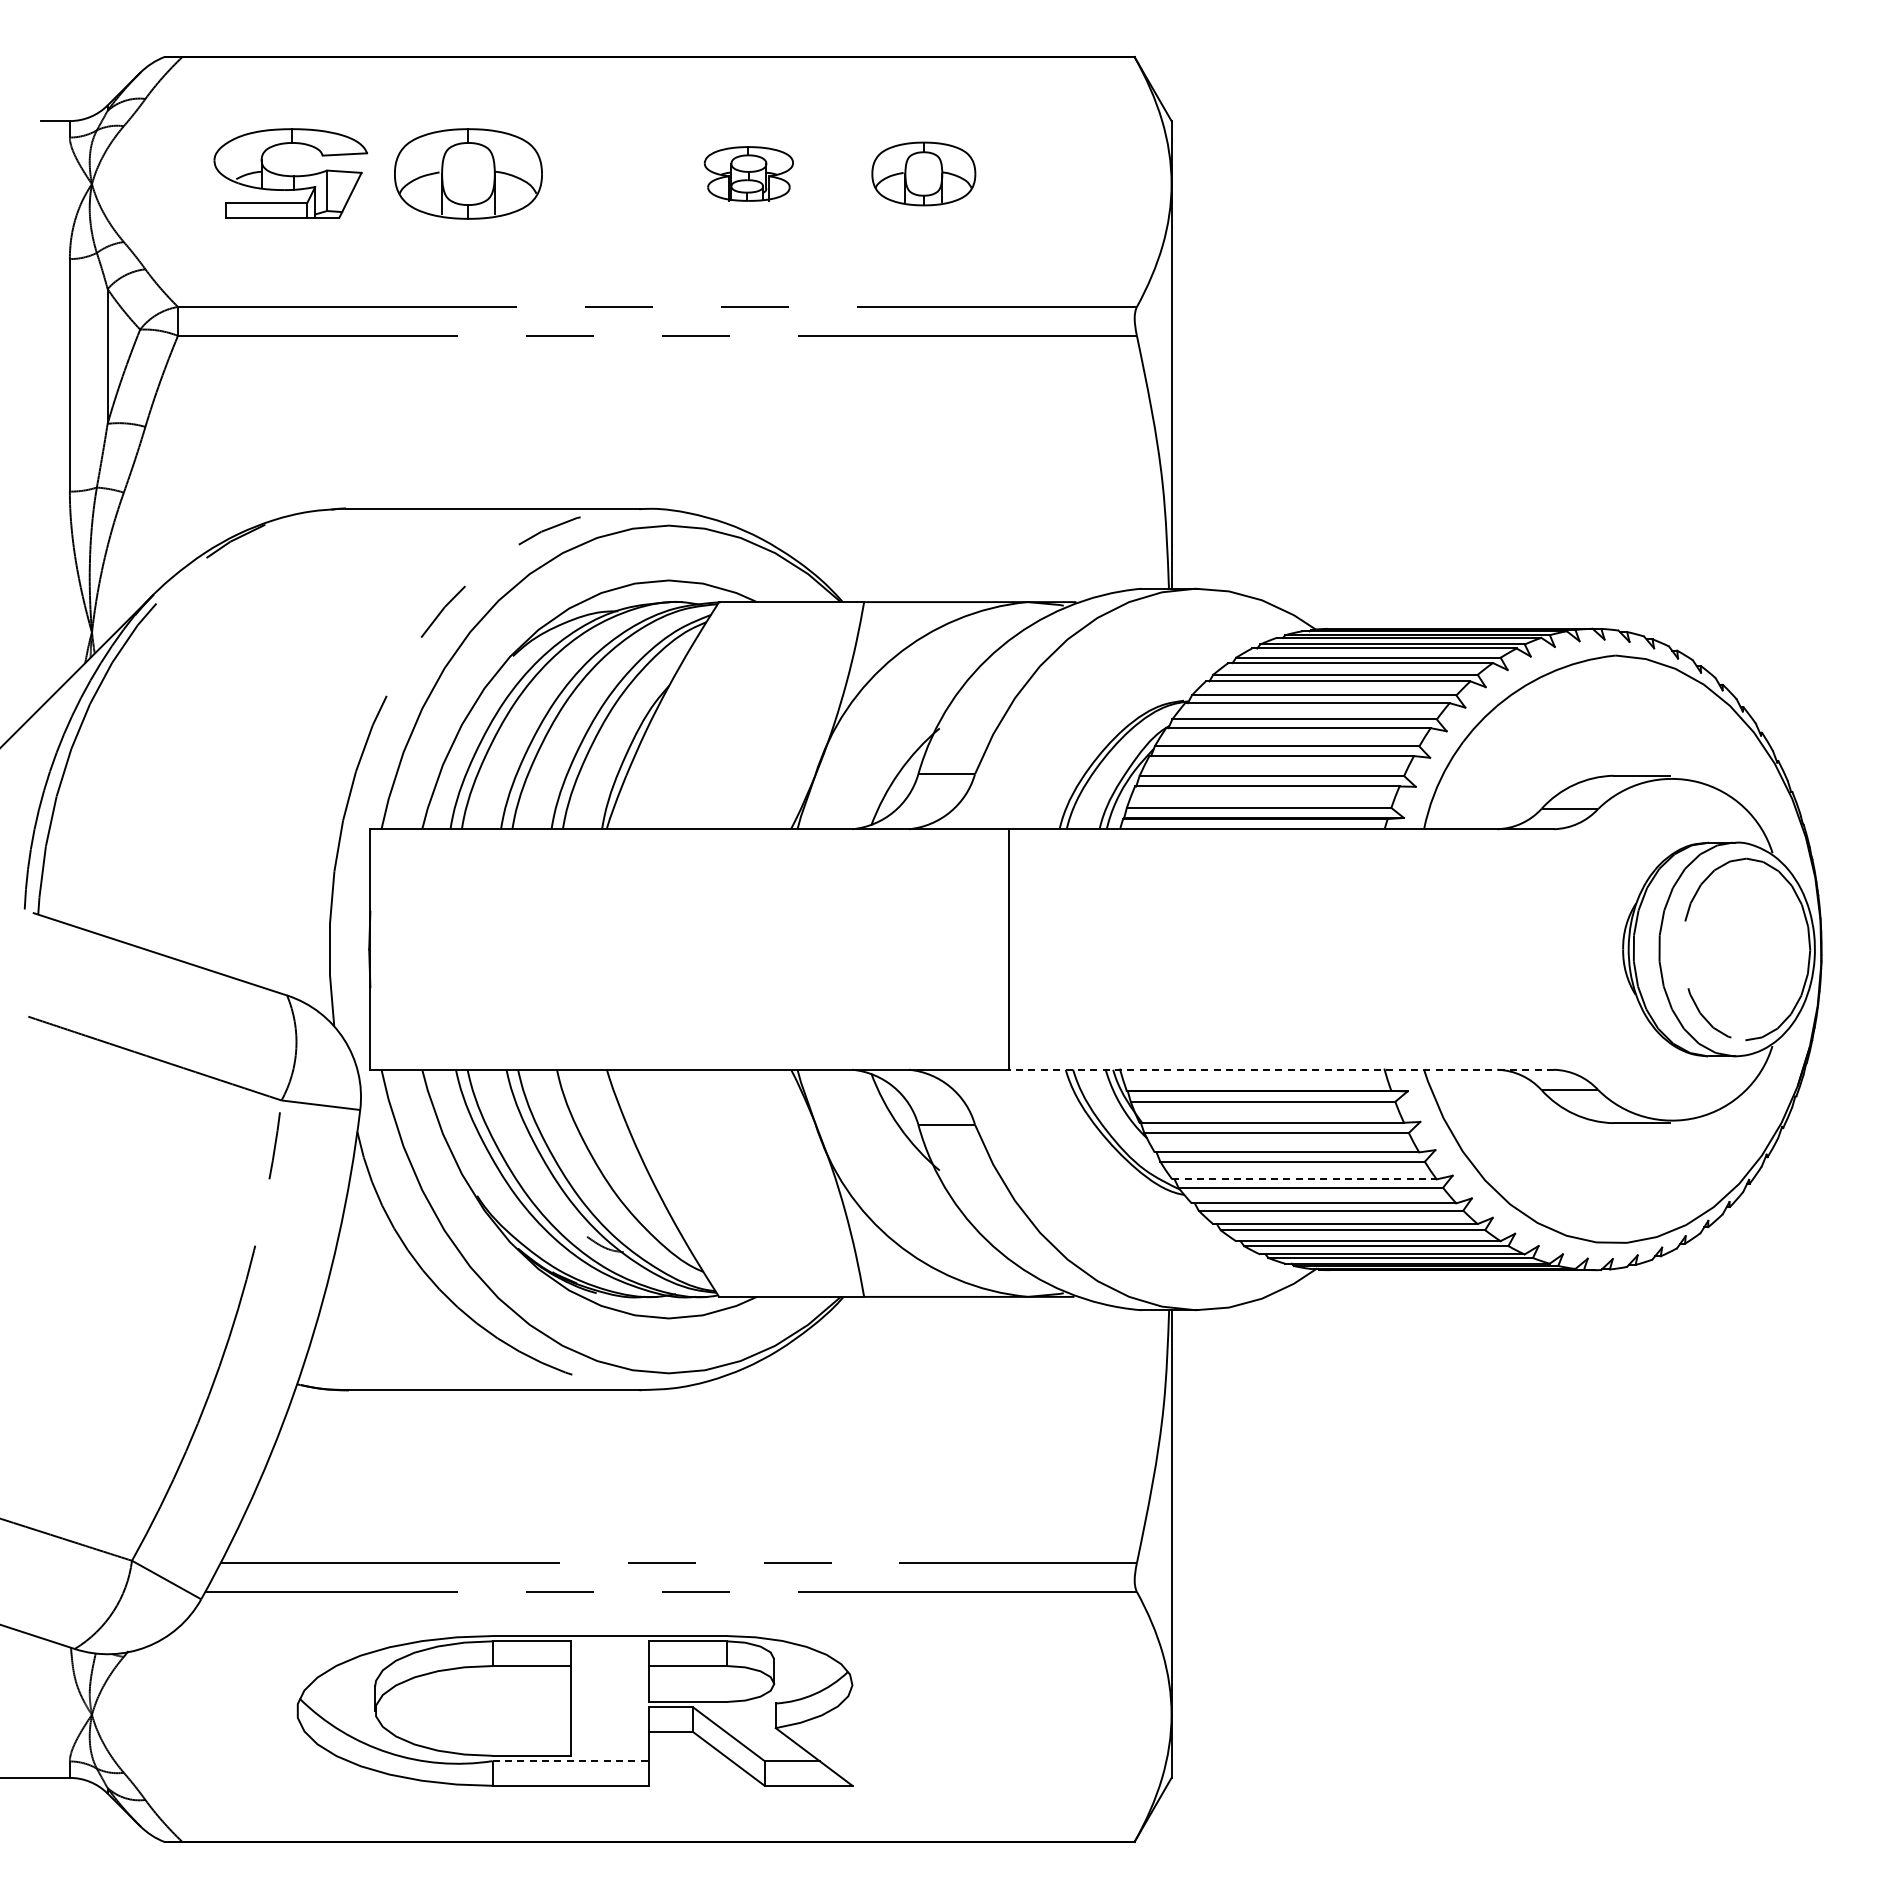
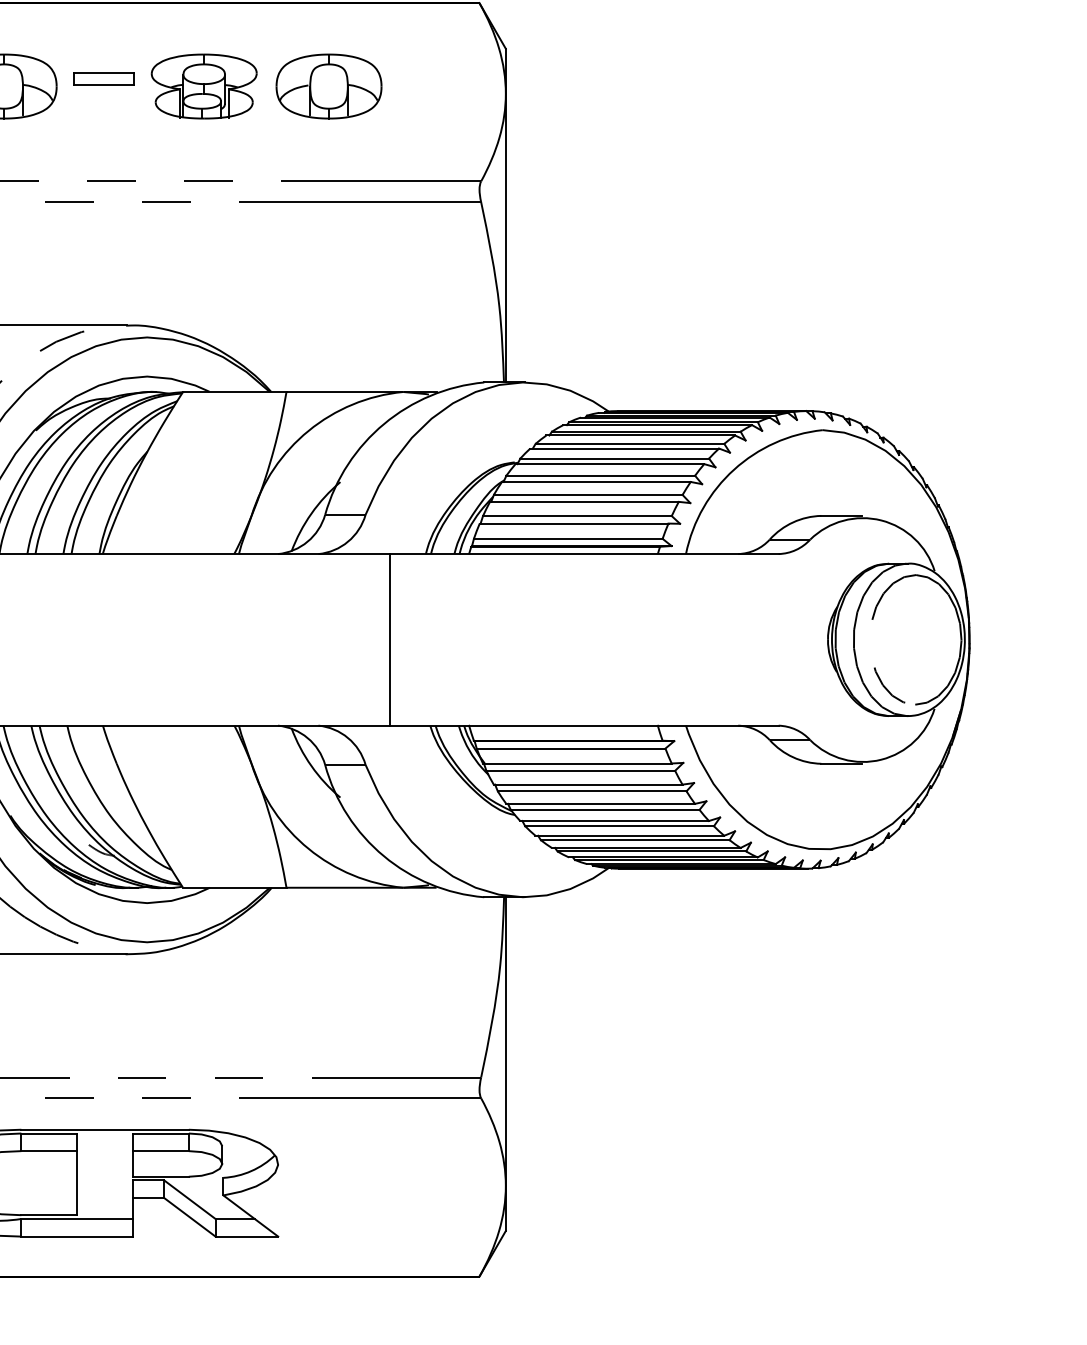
part: (608, 162) -> (104, 78), added
part: (748, 173) -> (203, 86), size x1.67
part: (923, 173) -> (328, 86), size x1.43
line: (1280, 1069) -> (583, 725), dashed -> solid
line: (1304, 1179) -> (600, 803), dashed -> solid
line: (571, 1761) -> (77, 1219), dashed -> solid

